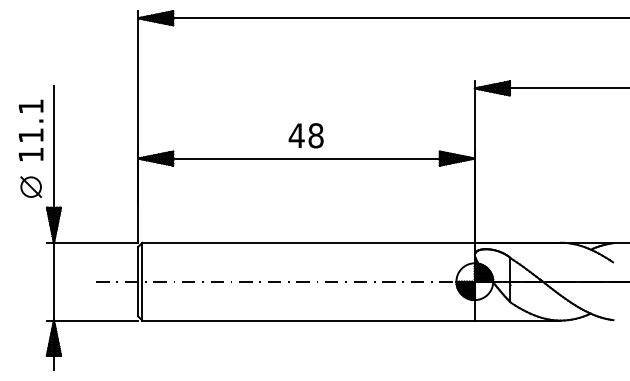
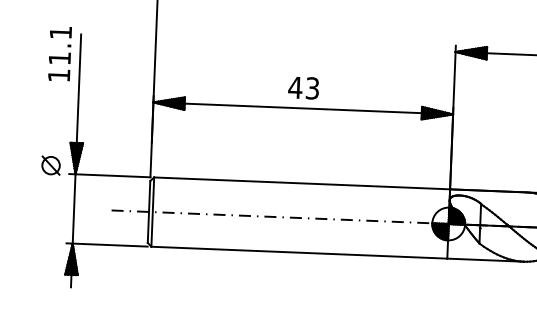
text: (31, 129) -> (60, 53), moved
text: (315, 135) -> (312, 88), 48 -> 43
part: (30, 186) -> (50, 165), moved

